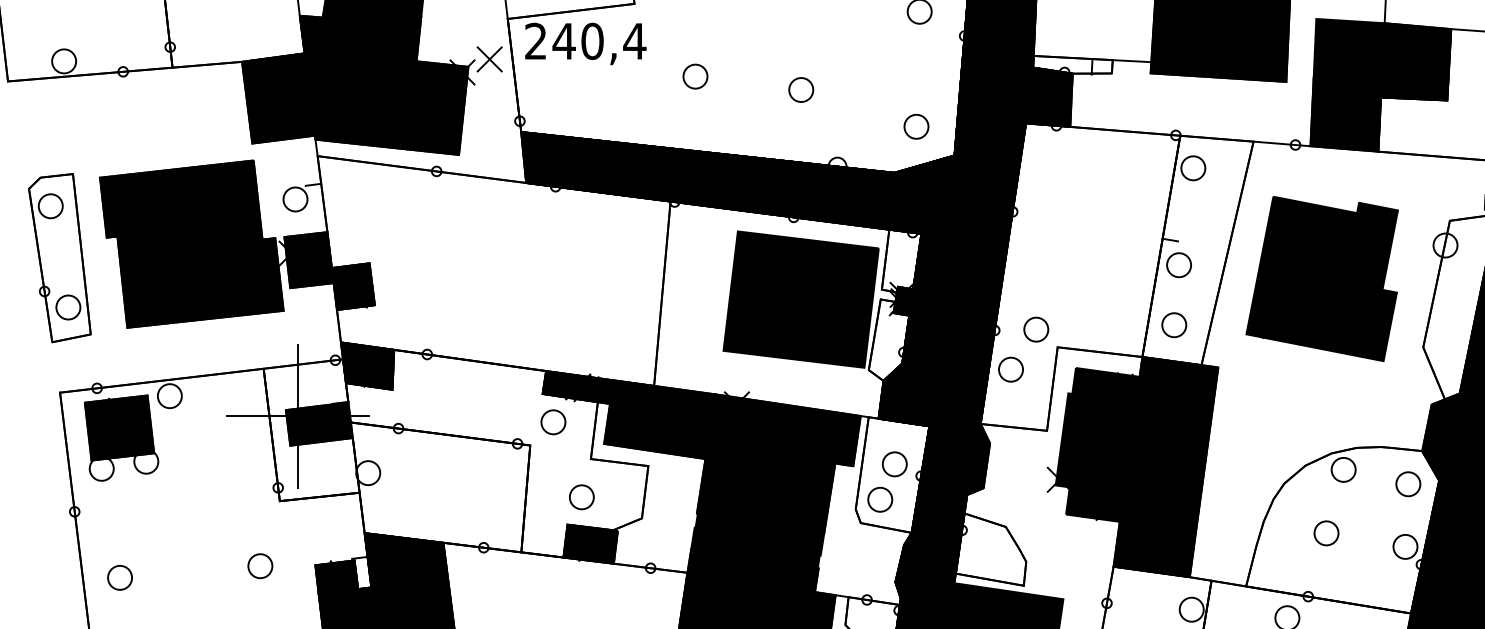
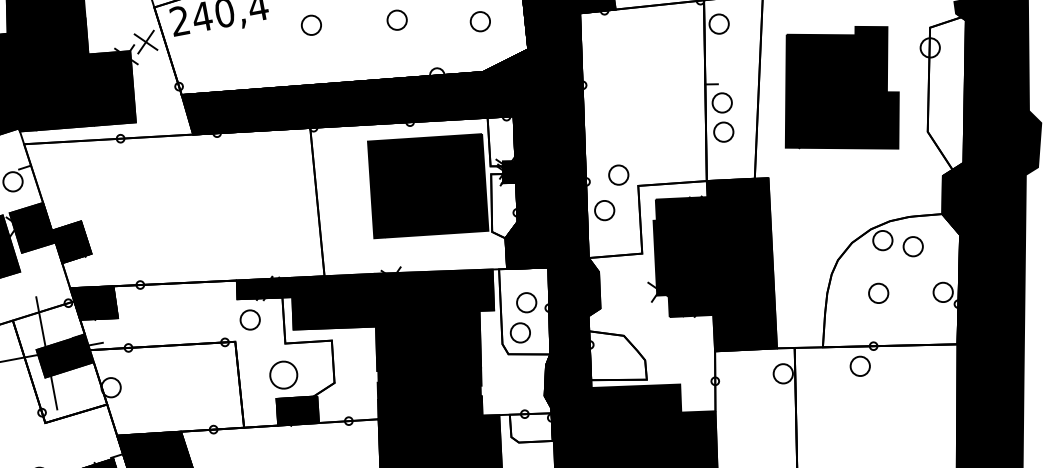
circle: (916, 126) -> (480, 21), moved
circle: (1174, 325) -> (724, 132), moved
circle: (1408, 484) -> (913, 246), moved
circle: (581, 497) -> (283, 375), size x1.4

